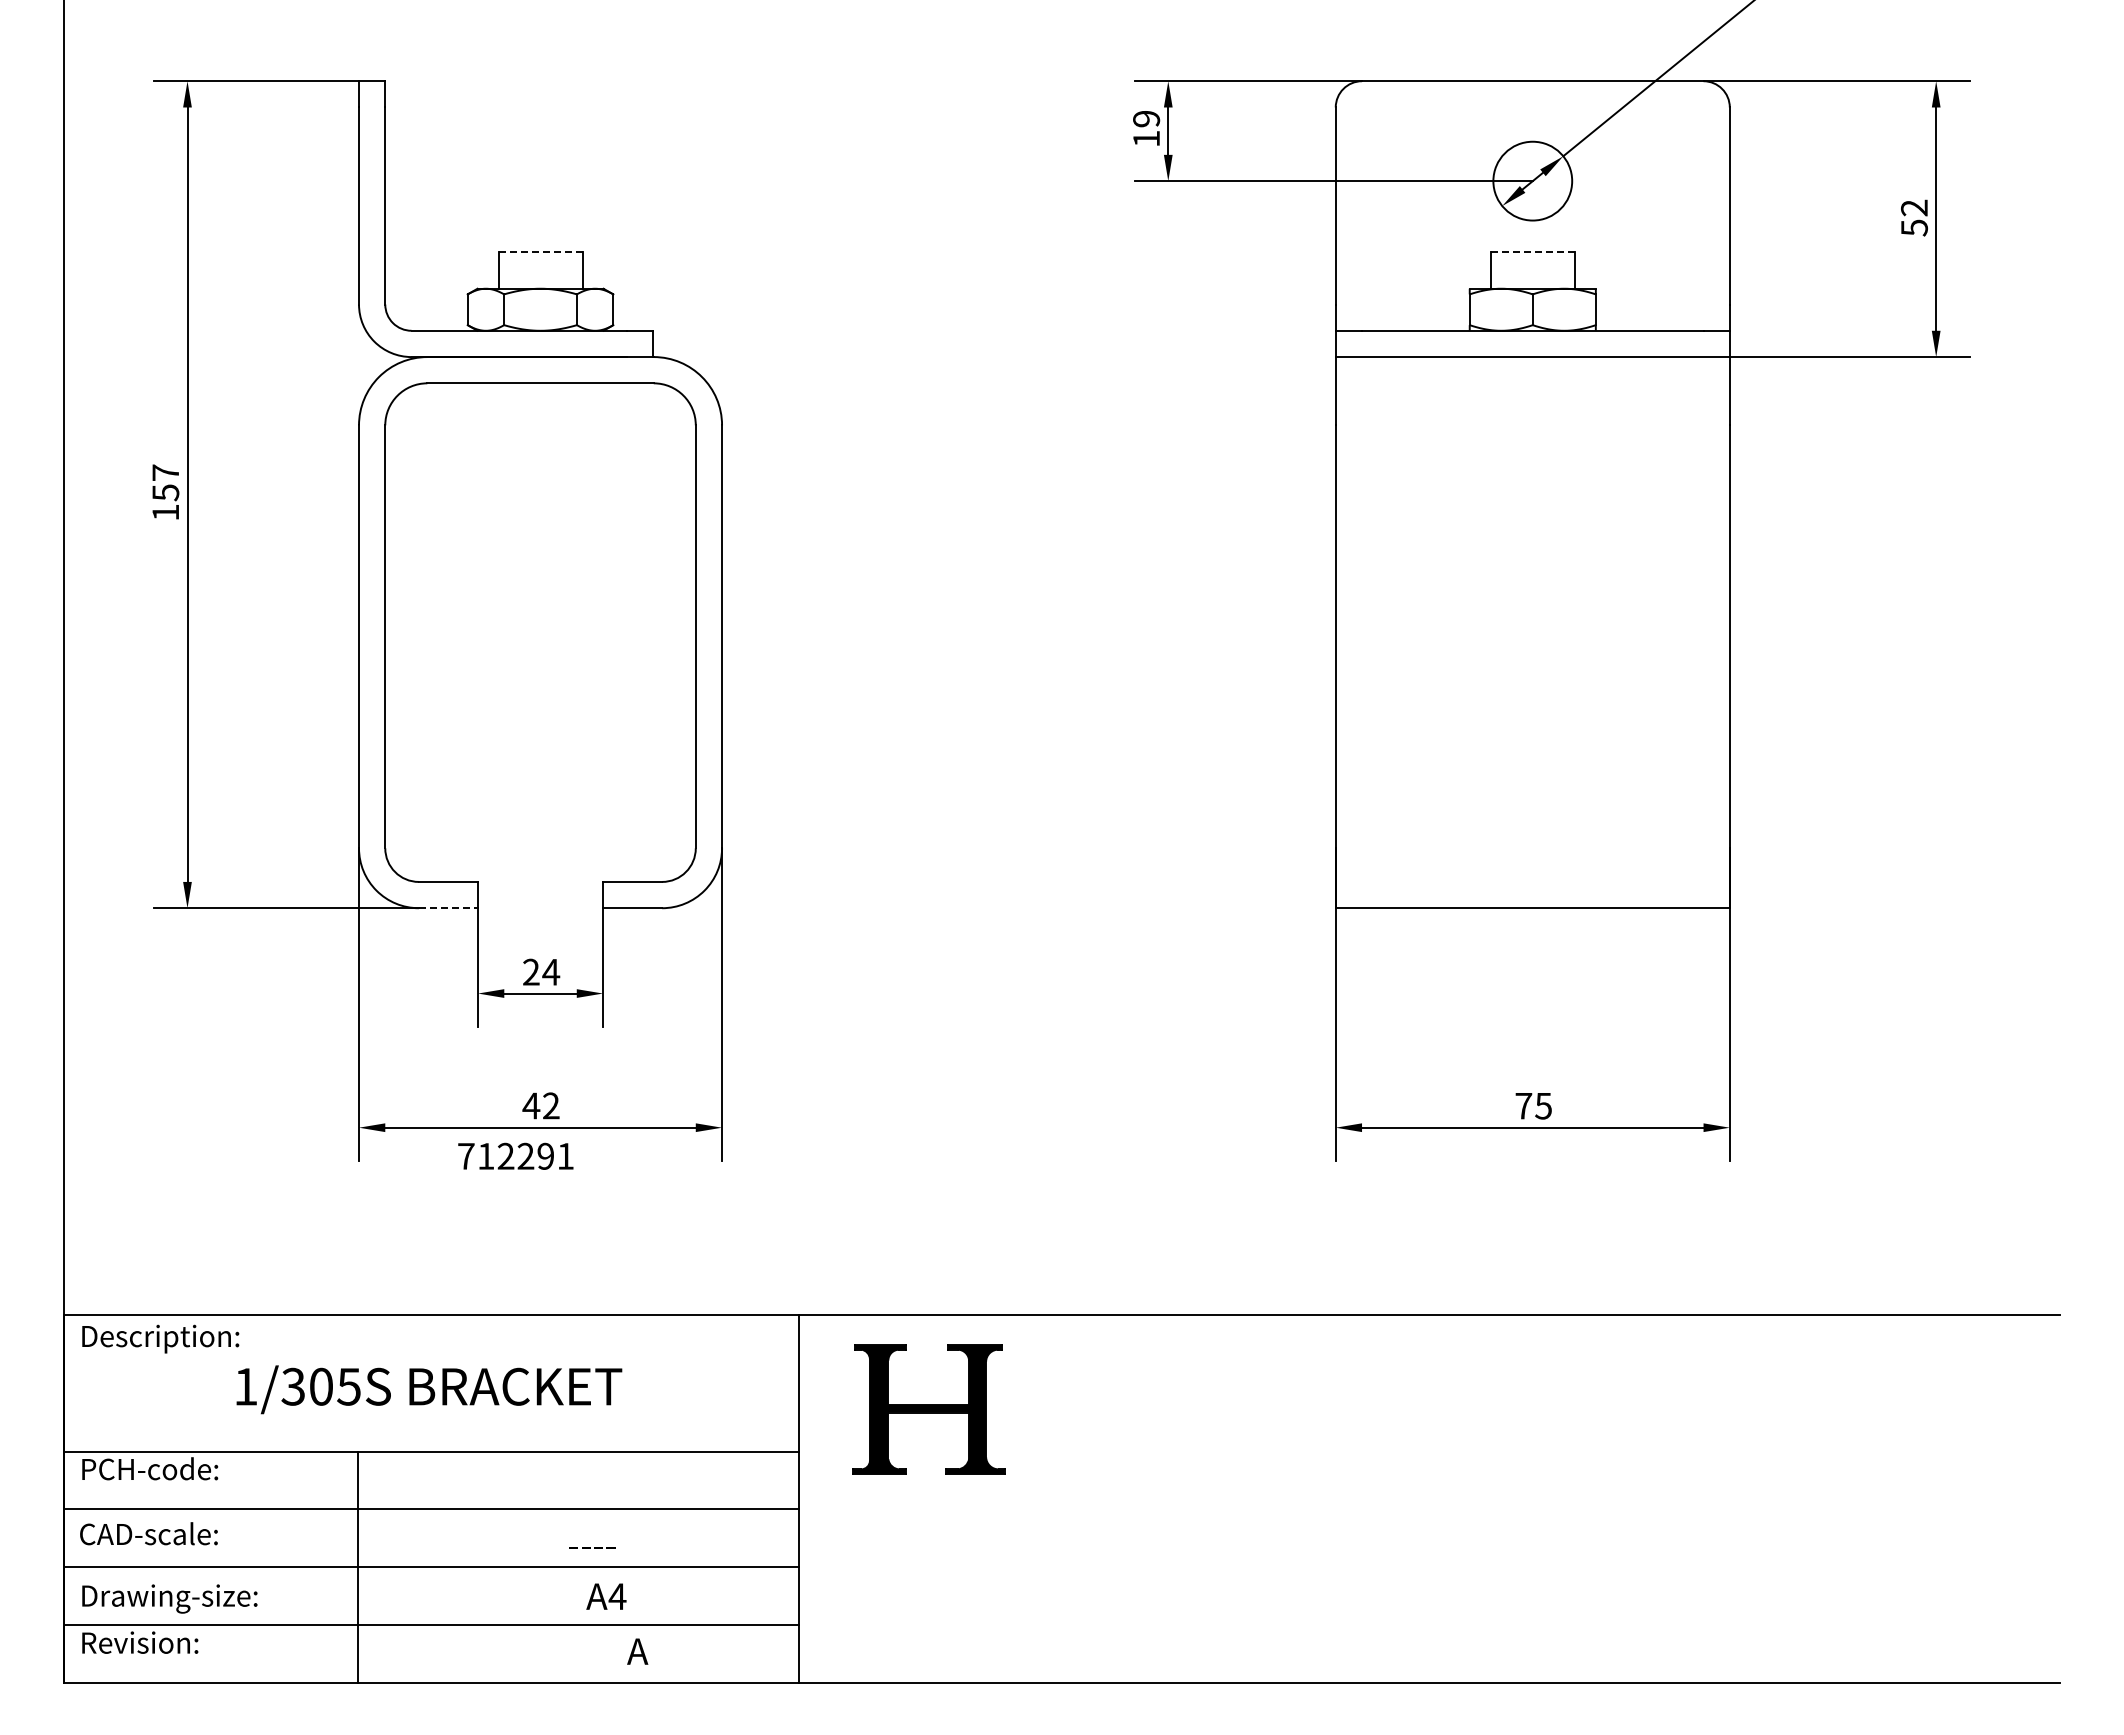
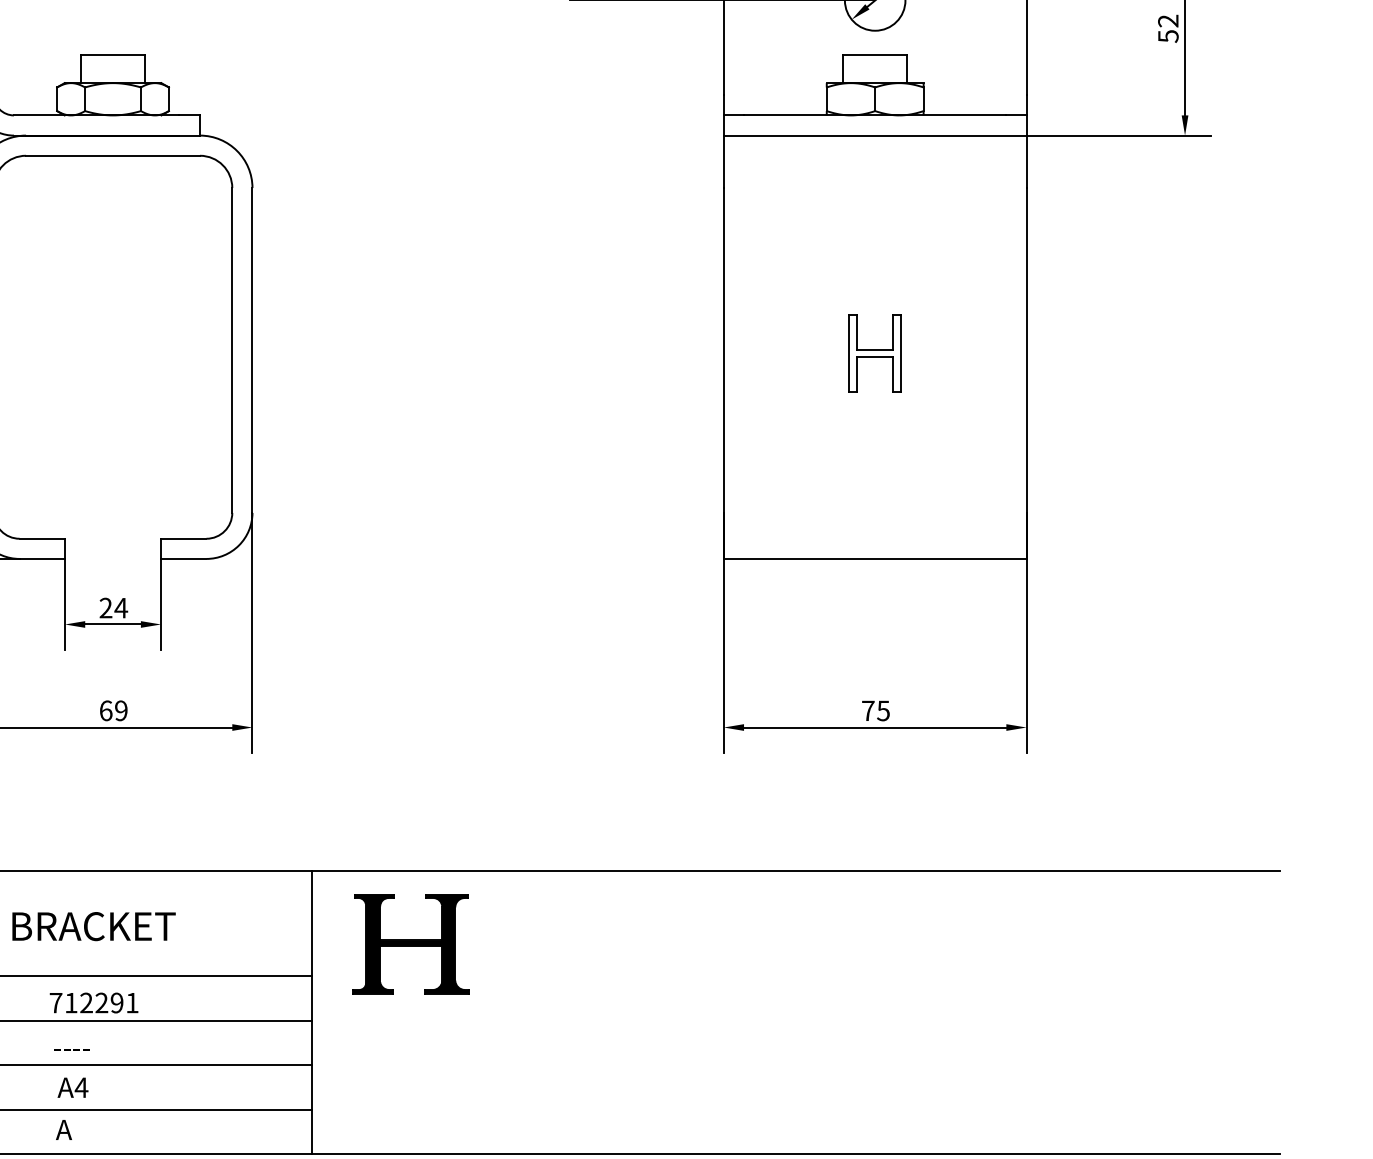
line: (540, 251) -> (113, 54), dashed -> solid
line: (1532, 251) -> (874, 54), dashed -> solid
part: (1532, 640) -> (874, 353), added
line: (448, 908) -> (42, 559), dashed -> solid
text: (540, 1105) -> (113, 710), 42 -> 69
text: (515, 1155) -> (93, 1002), moved
text: (592, 1547) -> (72, 1049), moved
text: (606, 1596) -> (73, 1087), moved
text: (637, 1651) -> (63, 1129), moved

